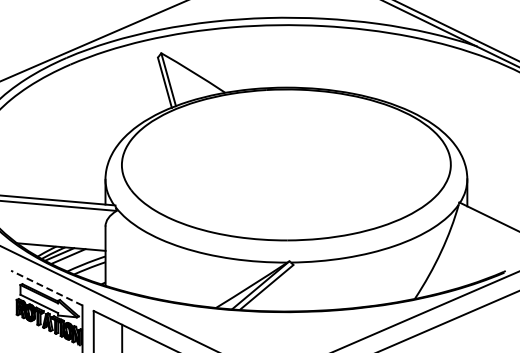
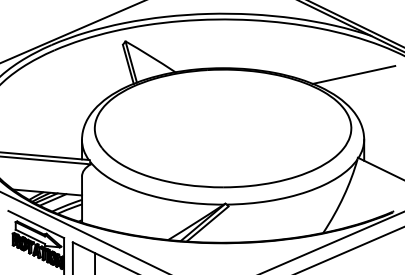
line: (454, 95) -> (354, 74), added
line: (46, 288) -> (36, 224), dashed -> solid

